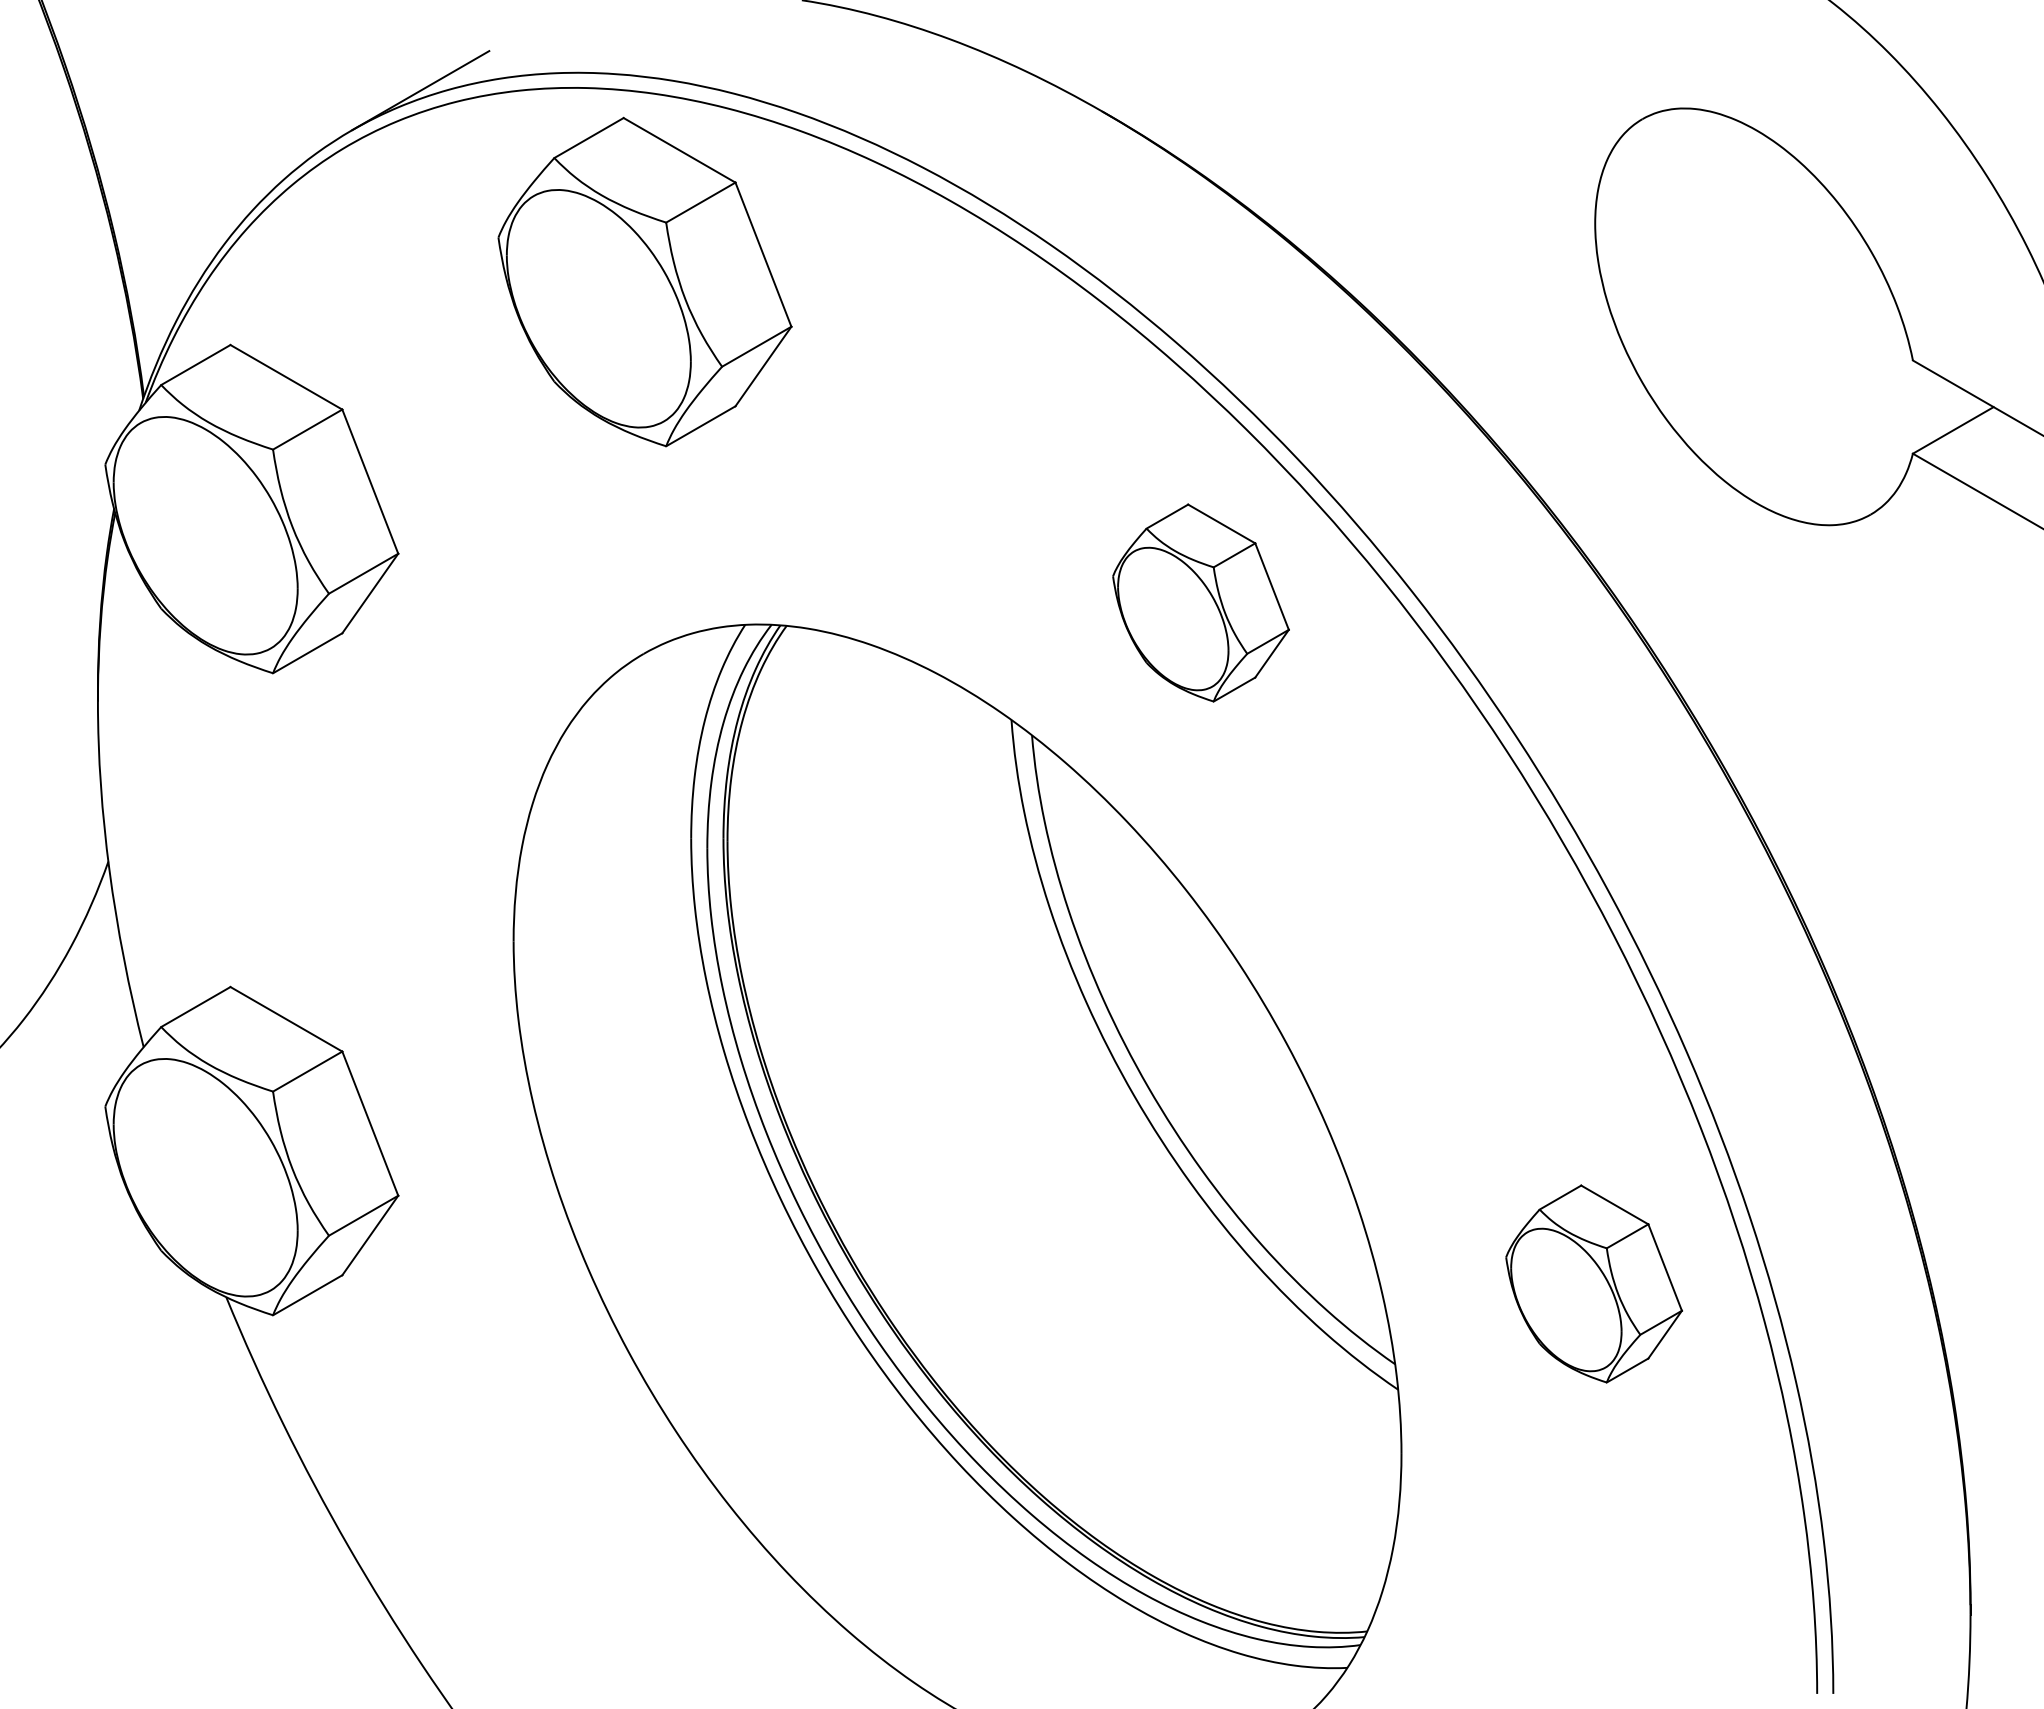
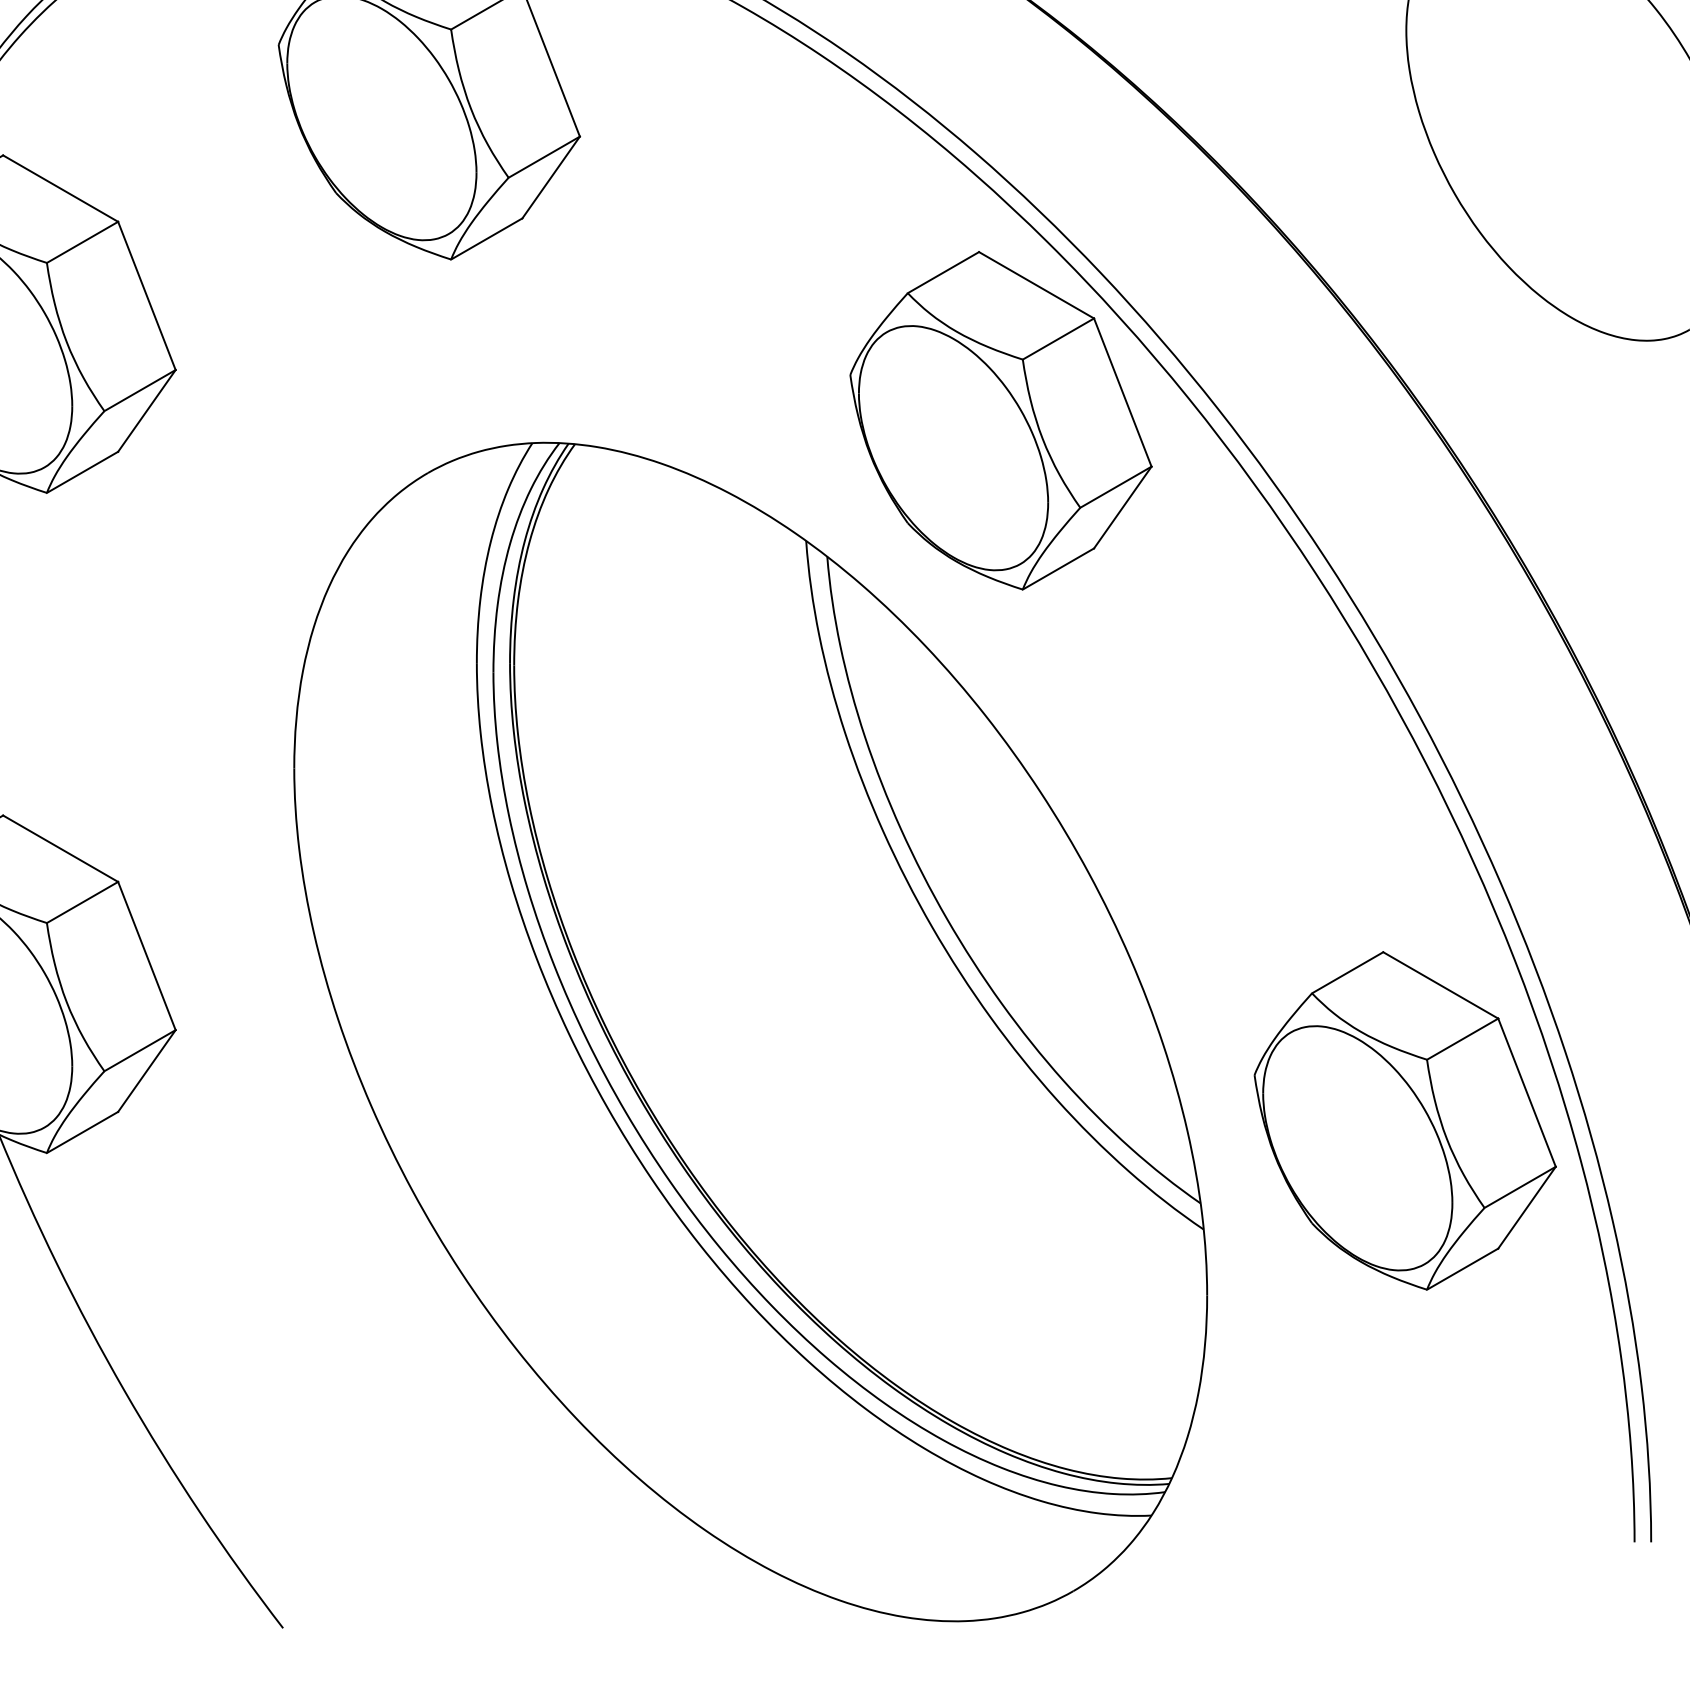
part: (1200, 602) -> (1000, 420), size x1.67
part: (1593, 1283) -> (1404, 1120), size x1.67

